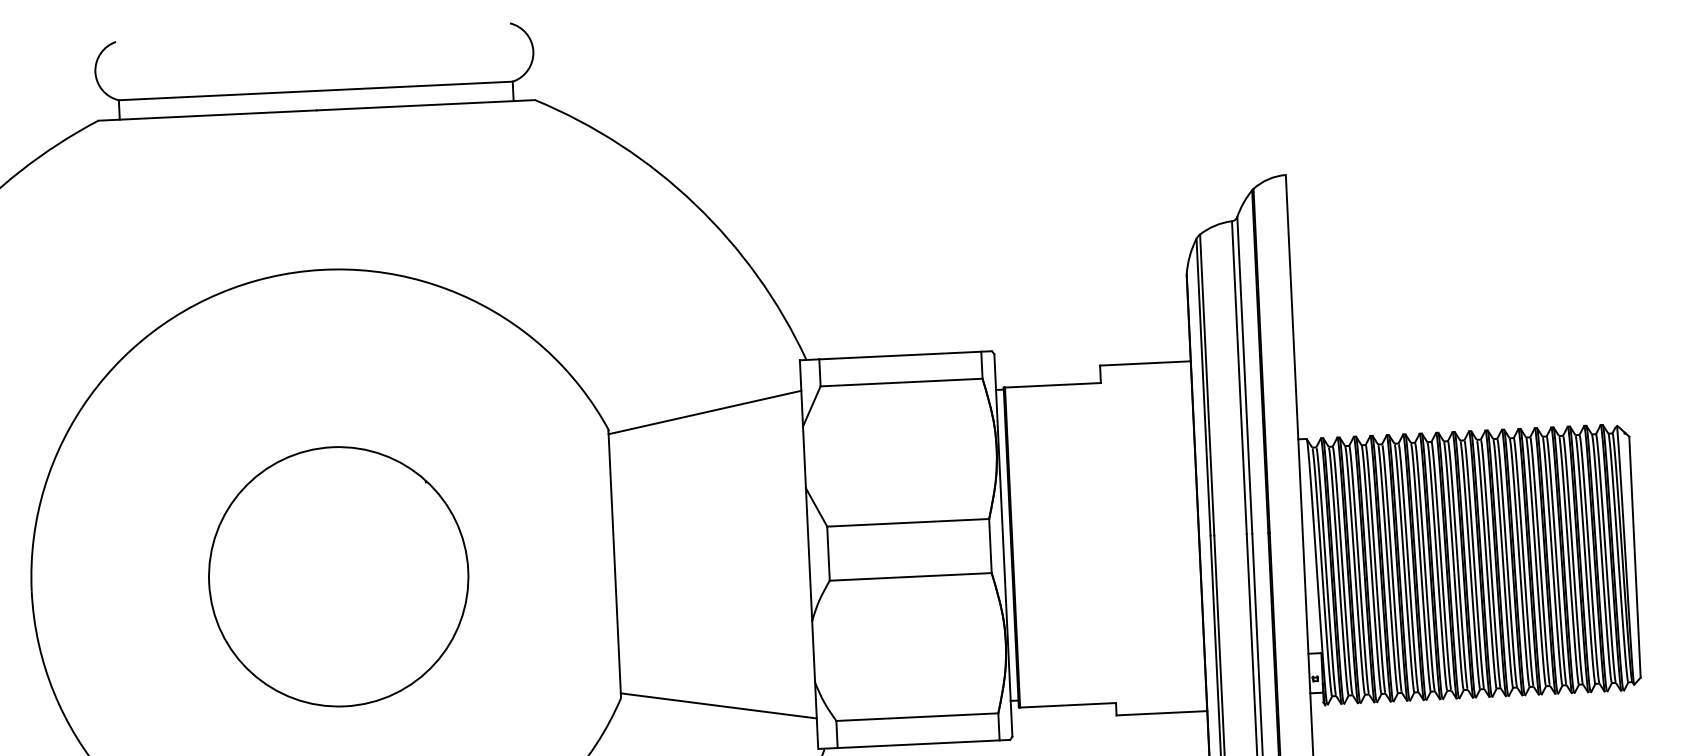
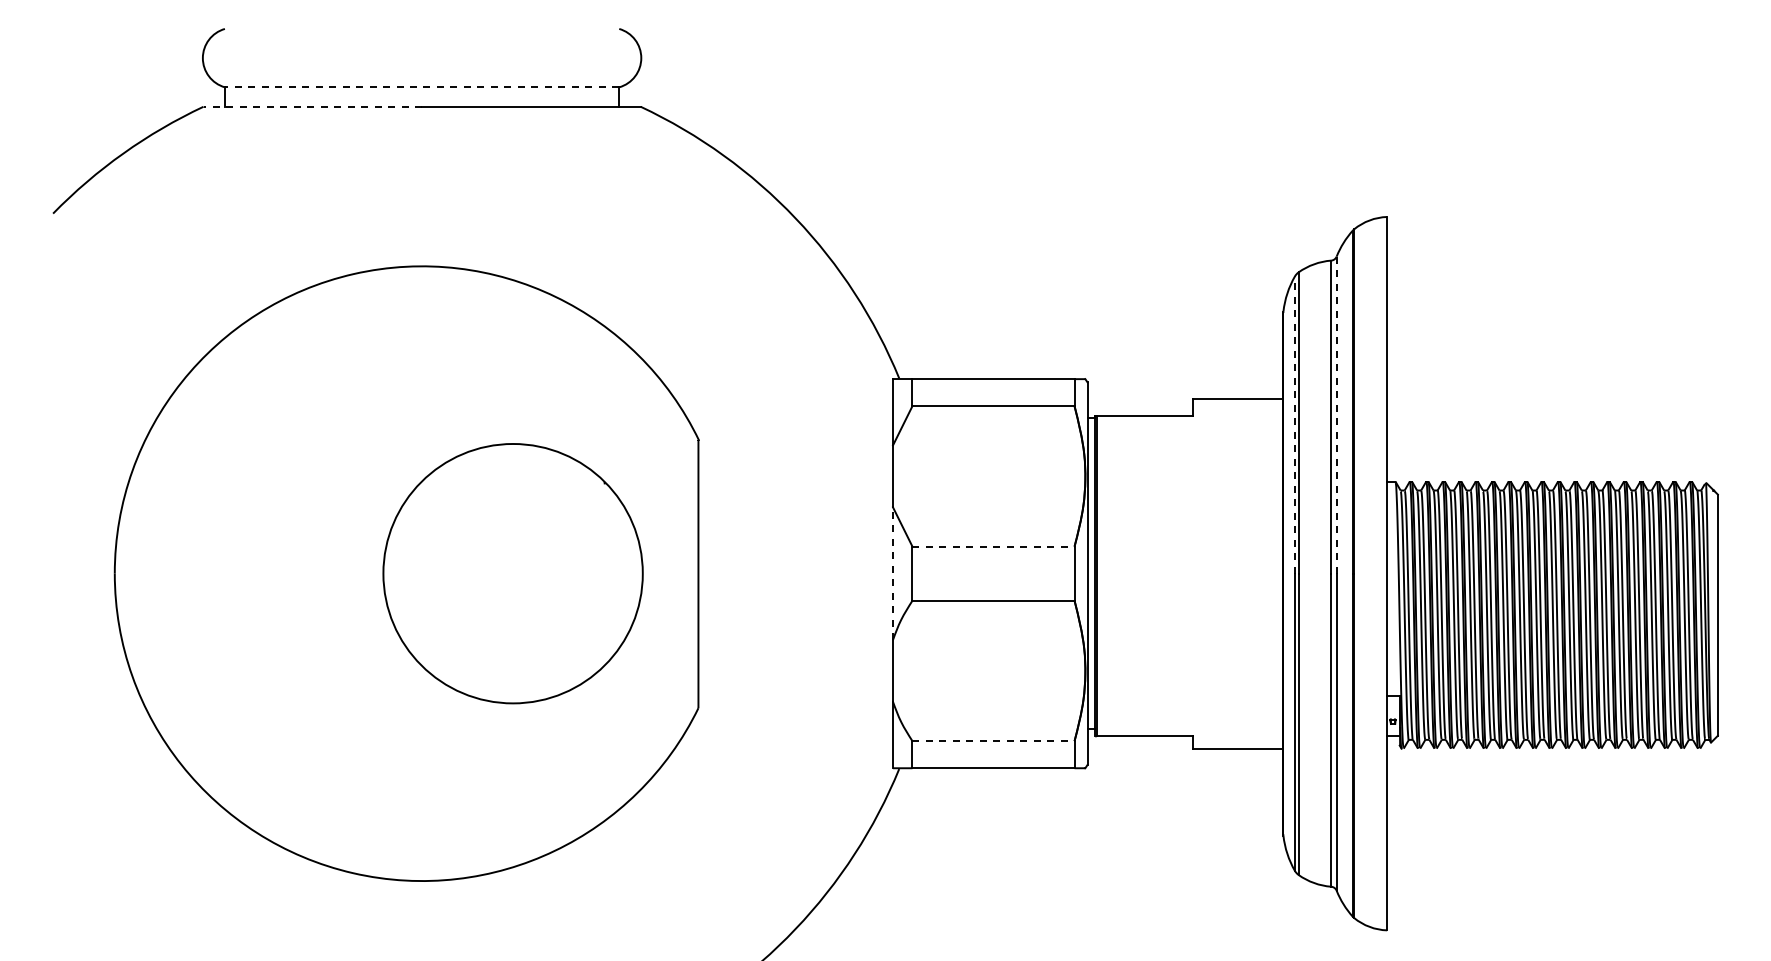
line: (315, 91) -> (421, 87), solid -> dashed
line: (207, 115) -> (312, 106), solid -> dashed
line: (1244, 375) -> (1336, 415), solid -> dashed
line: (1203, 387) -> (1294, 425), solid -> dashed
line: (704, 412) -> (795, 426), removed
line: (909, 522) -> (994, 546), solid -> dashed
line: (808, 554) -> (892, 573), solid -> dashed
circle: (338, 576) -> (512, 573), moved
line: (718, 705) -> (795, 720), removed
line: (918, 717) -> (994, 741), solid -> dashed

